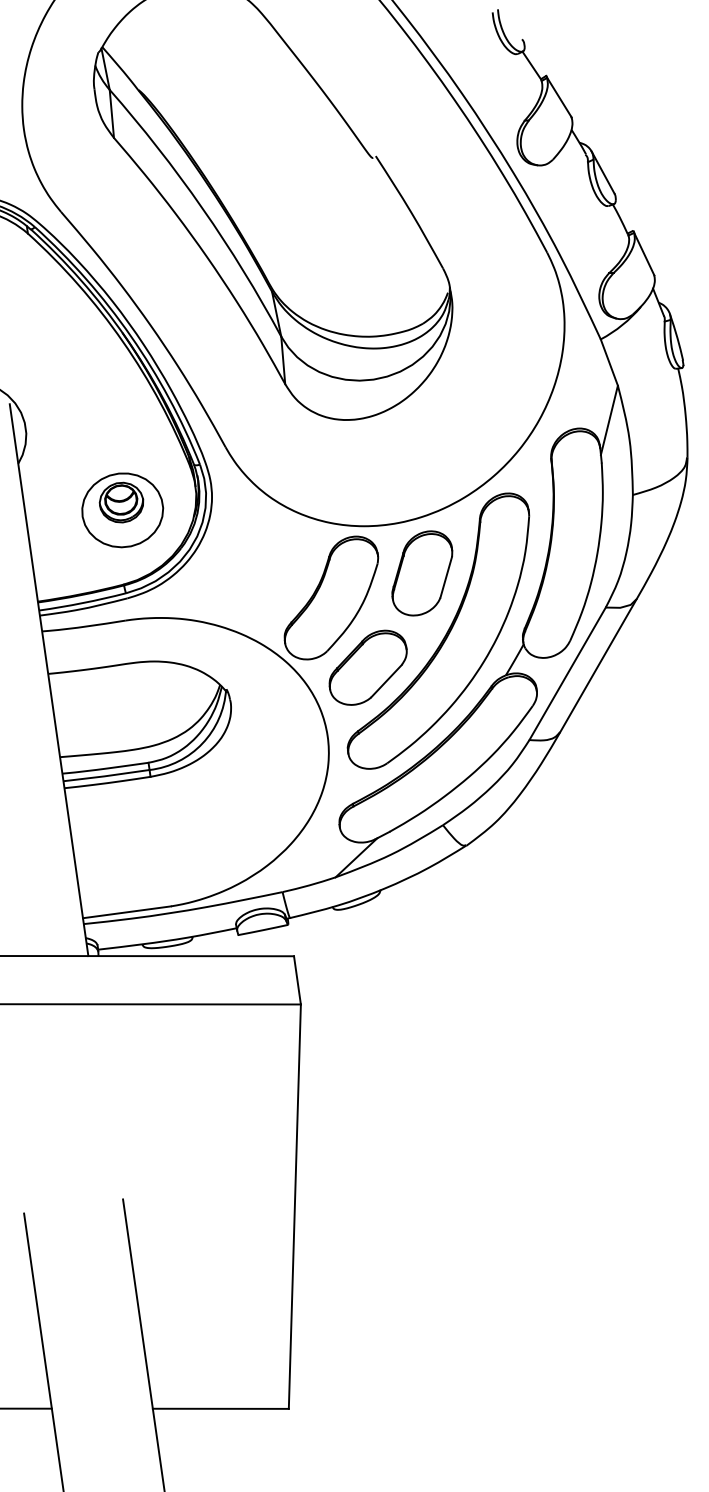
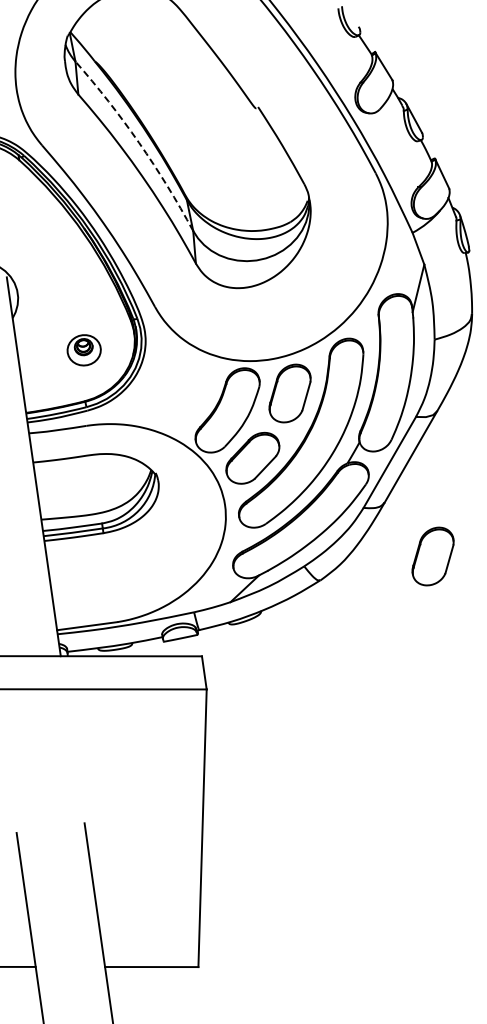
arc: (203, 207) -> (139, 142), solid -> dashed
part: (121, 510) -> (83, 350), size x0.6
part: (629, 810) -> (432, 556), added

